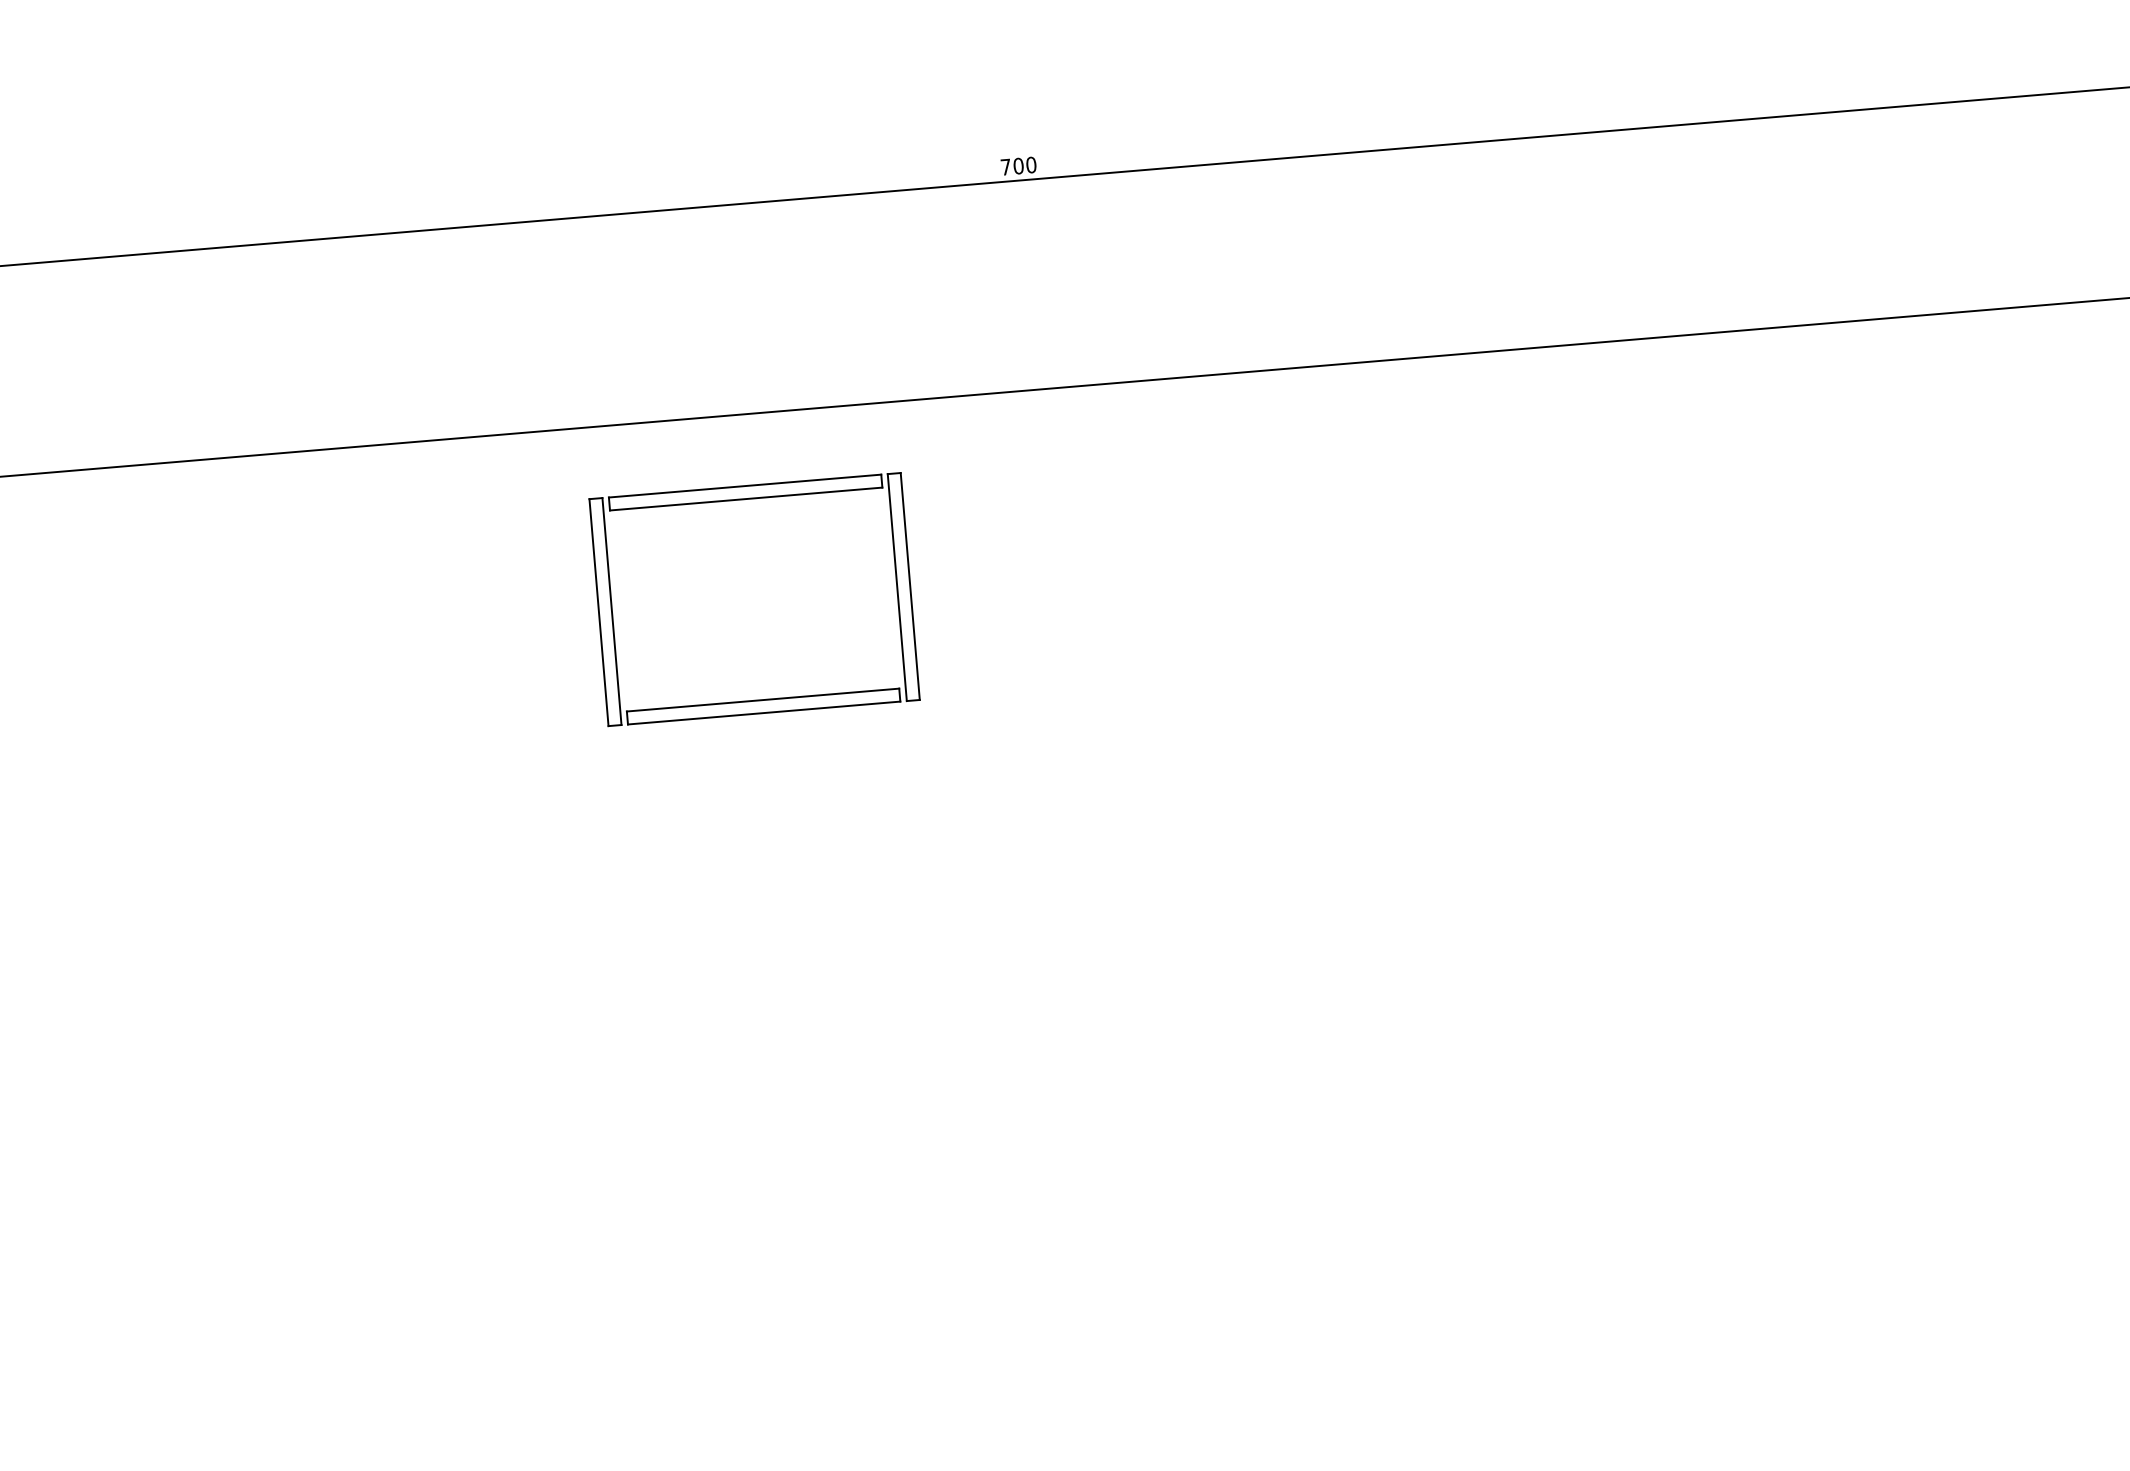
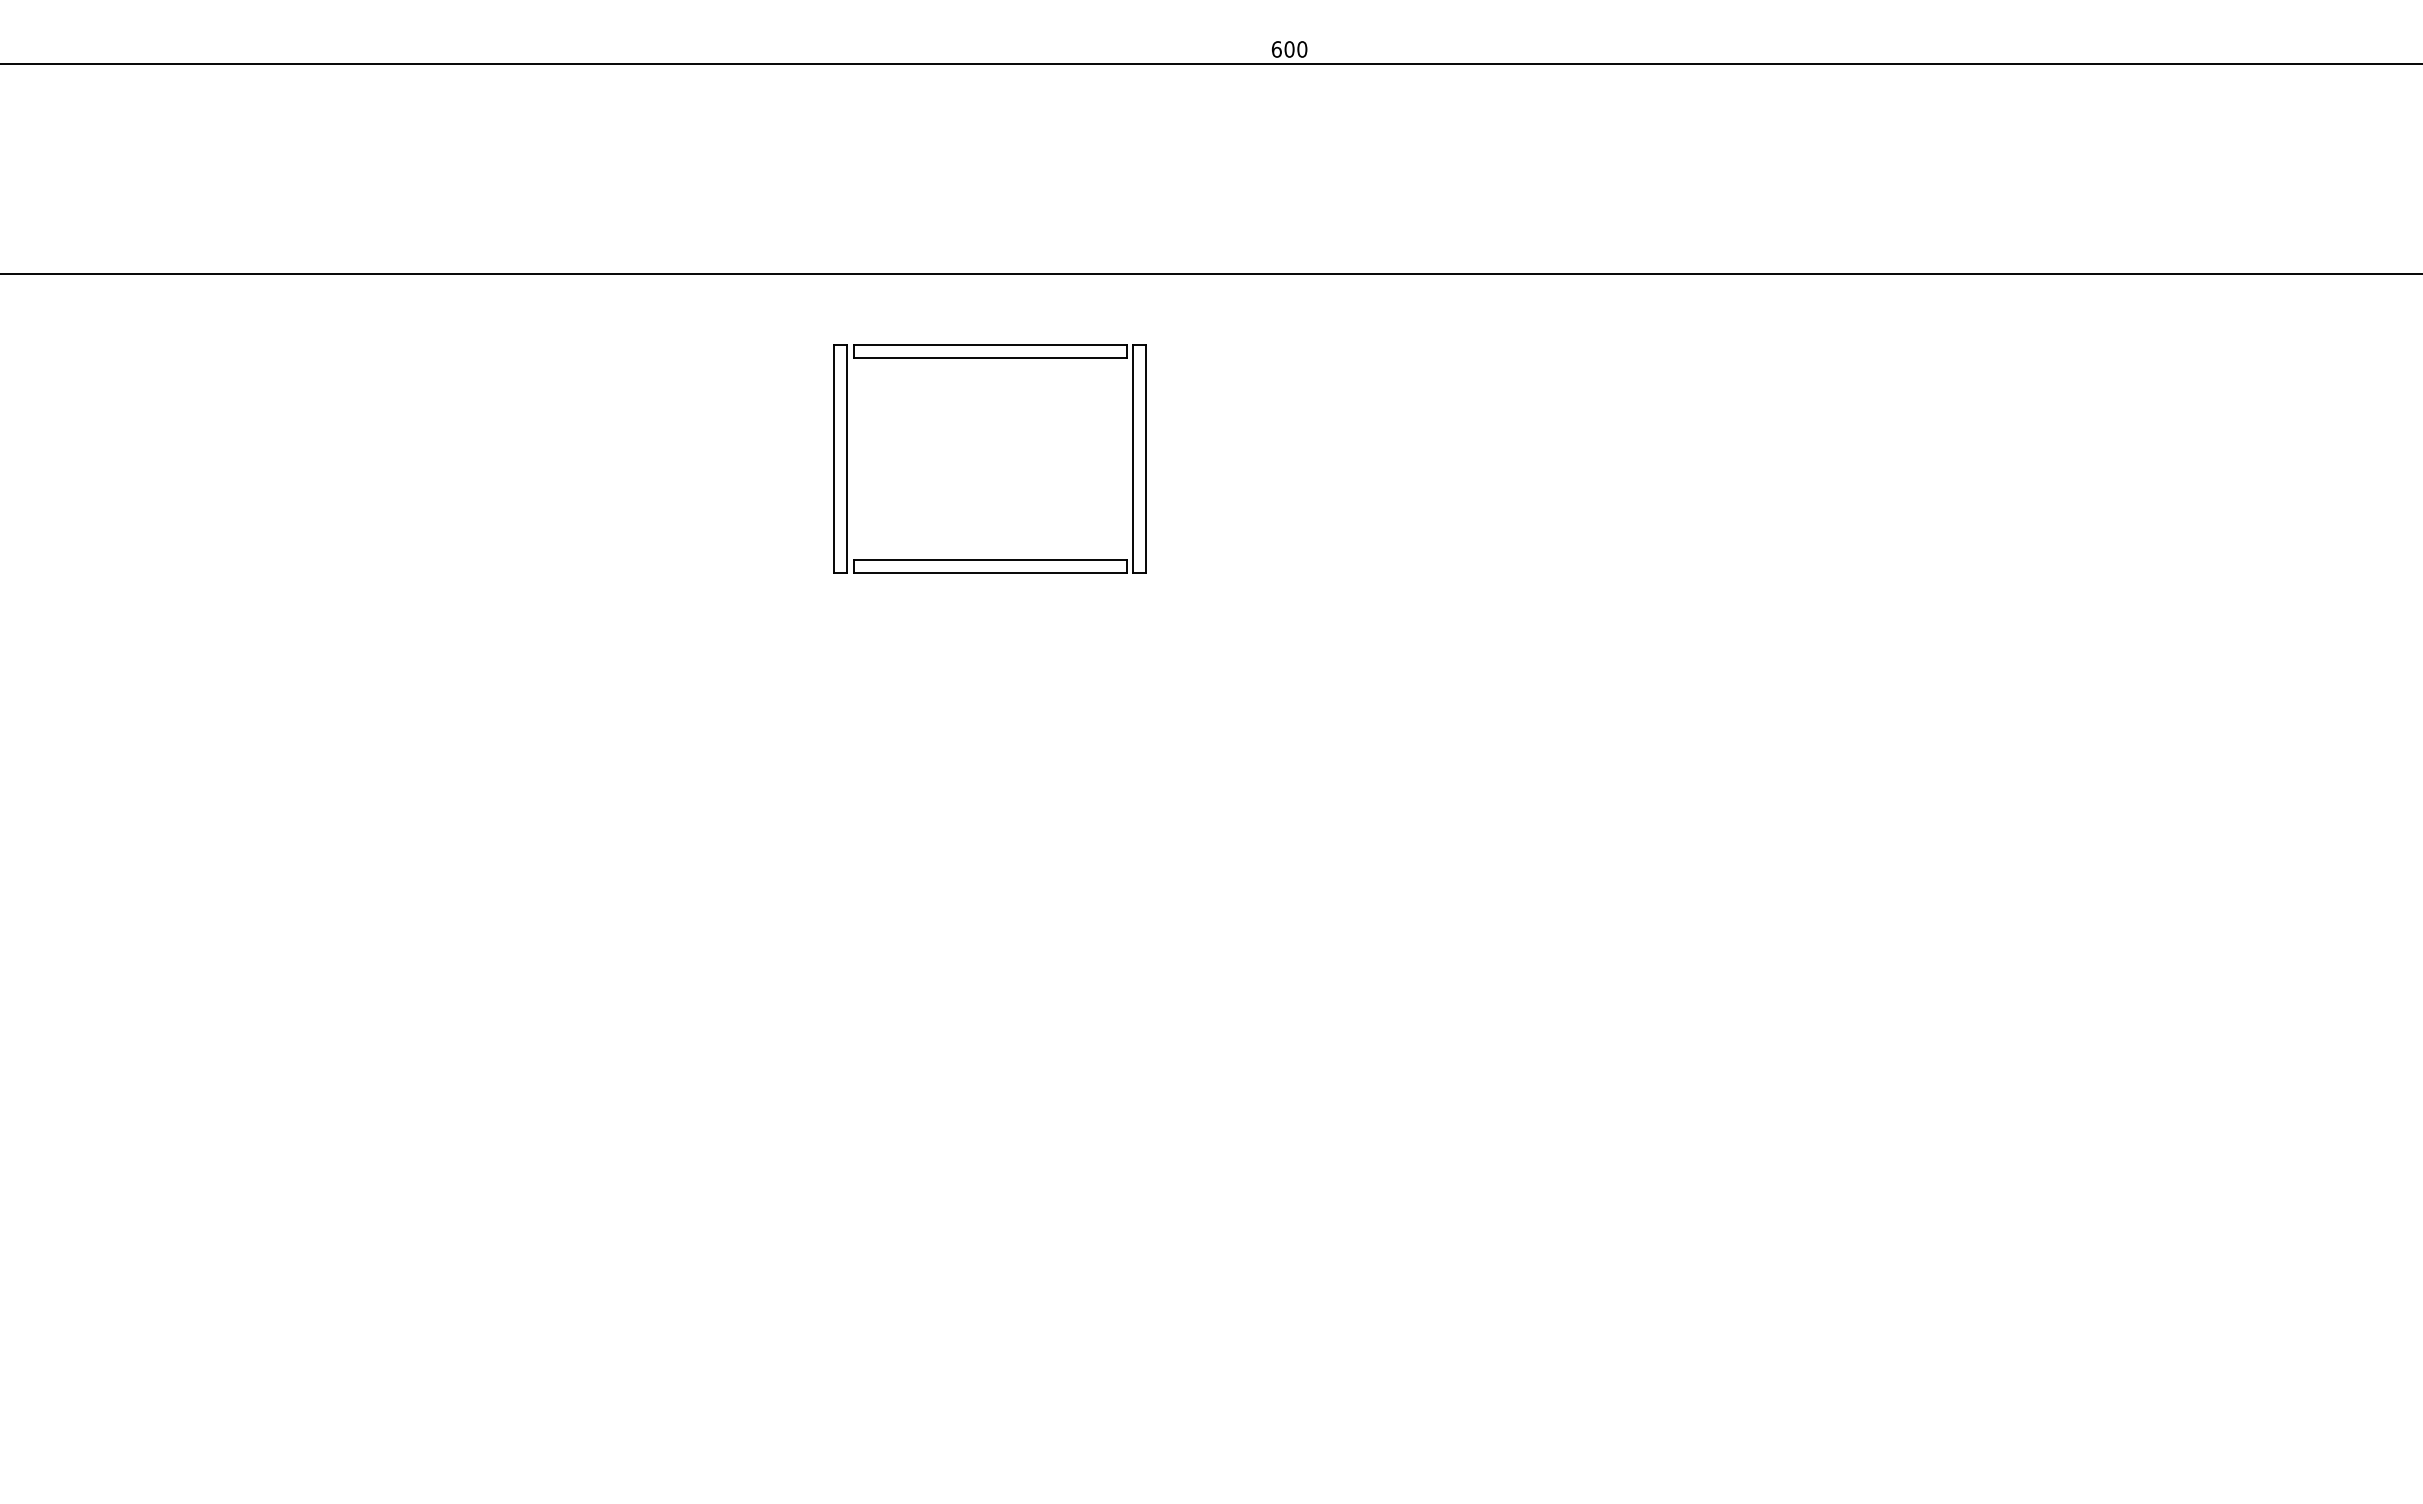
text: (1005, 167) -> (1276, 49), 700 -> 600

